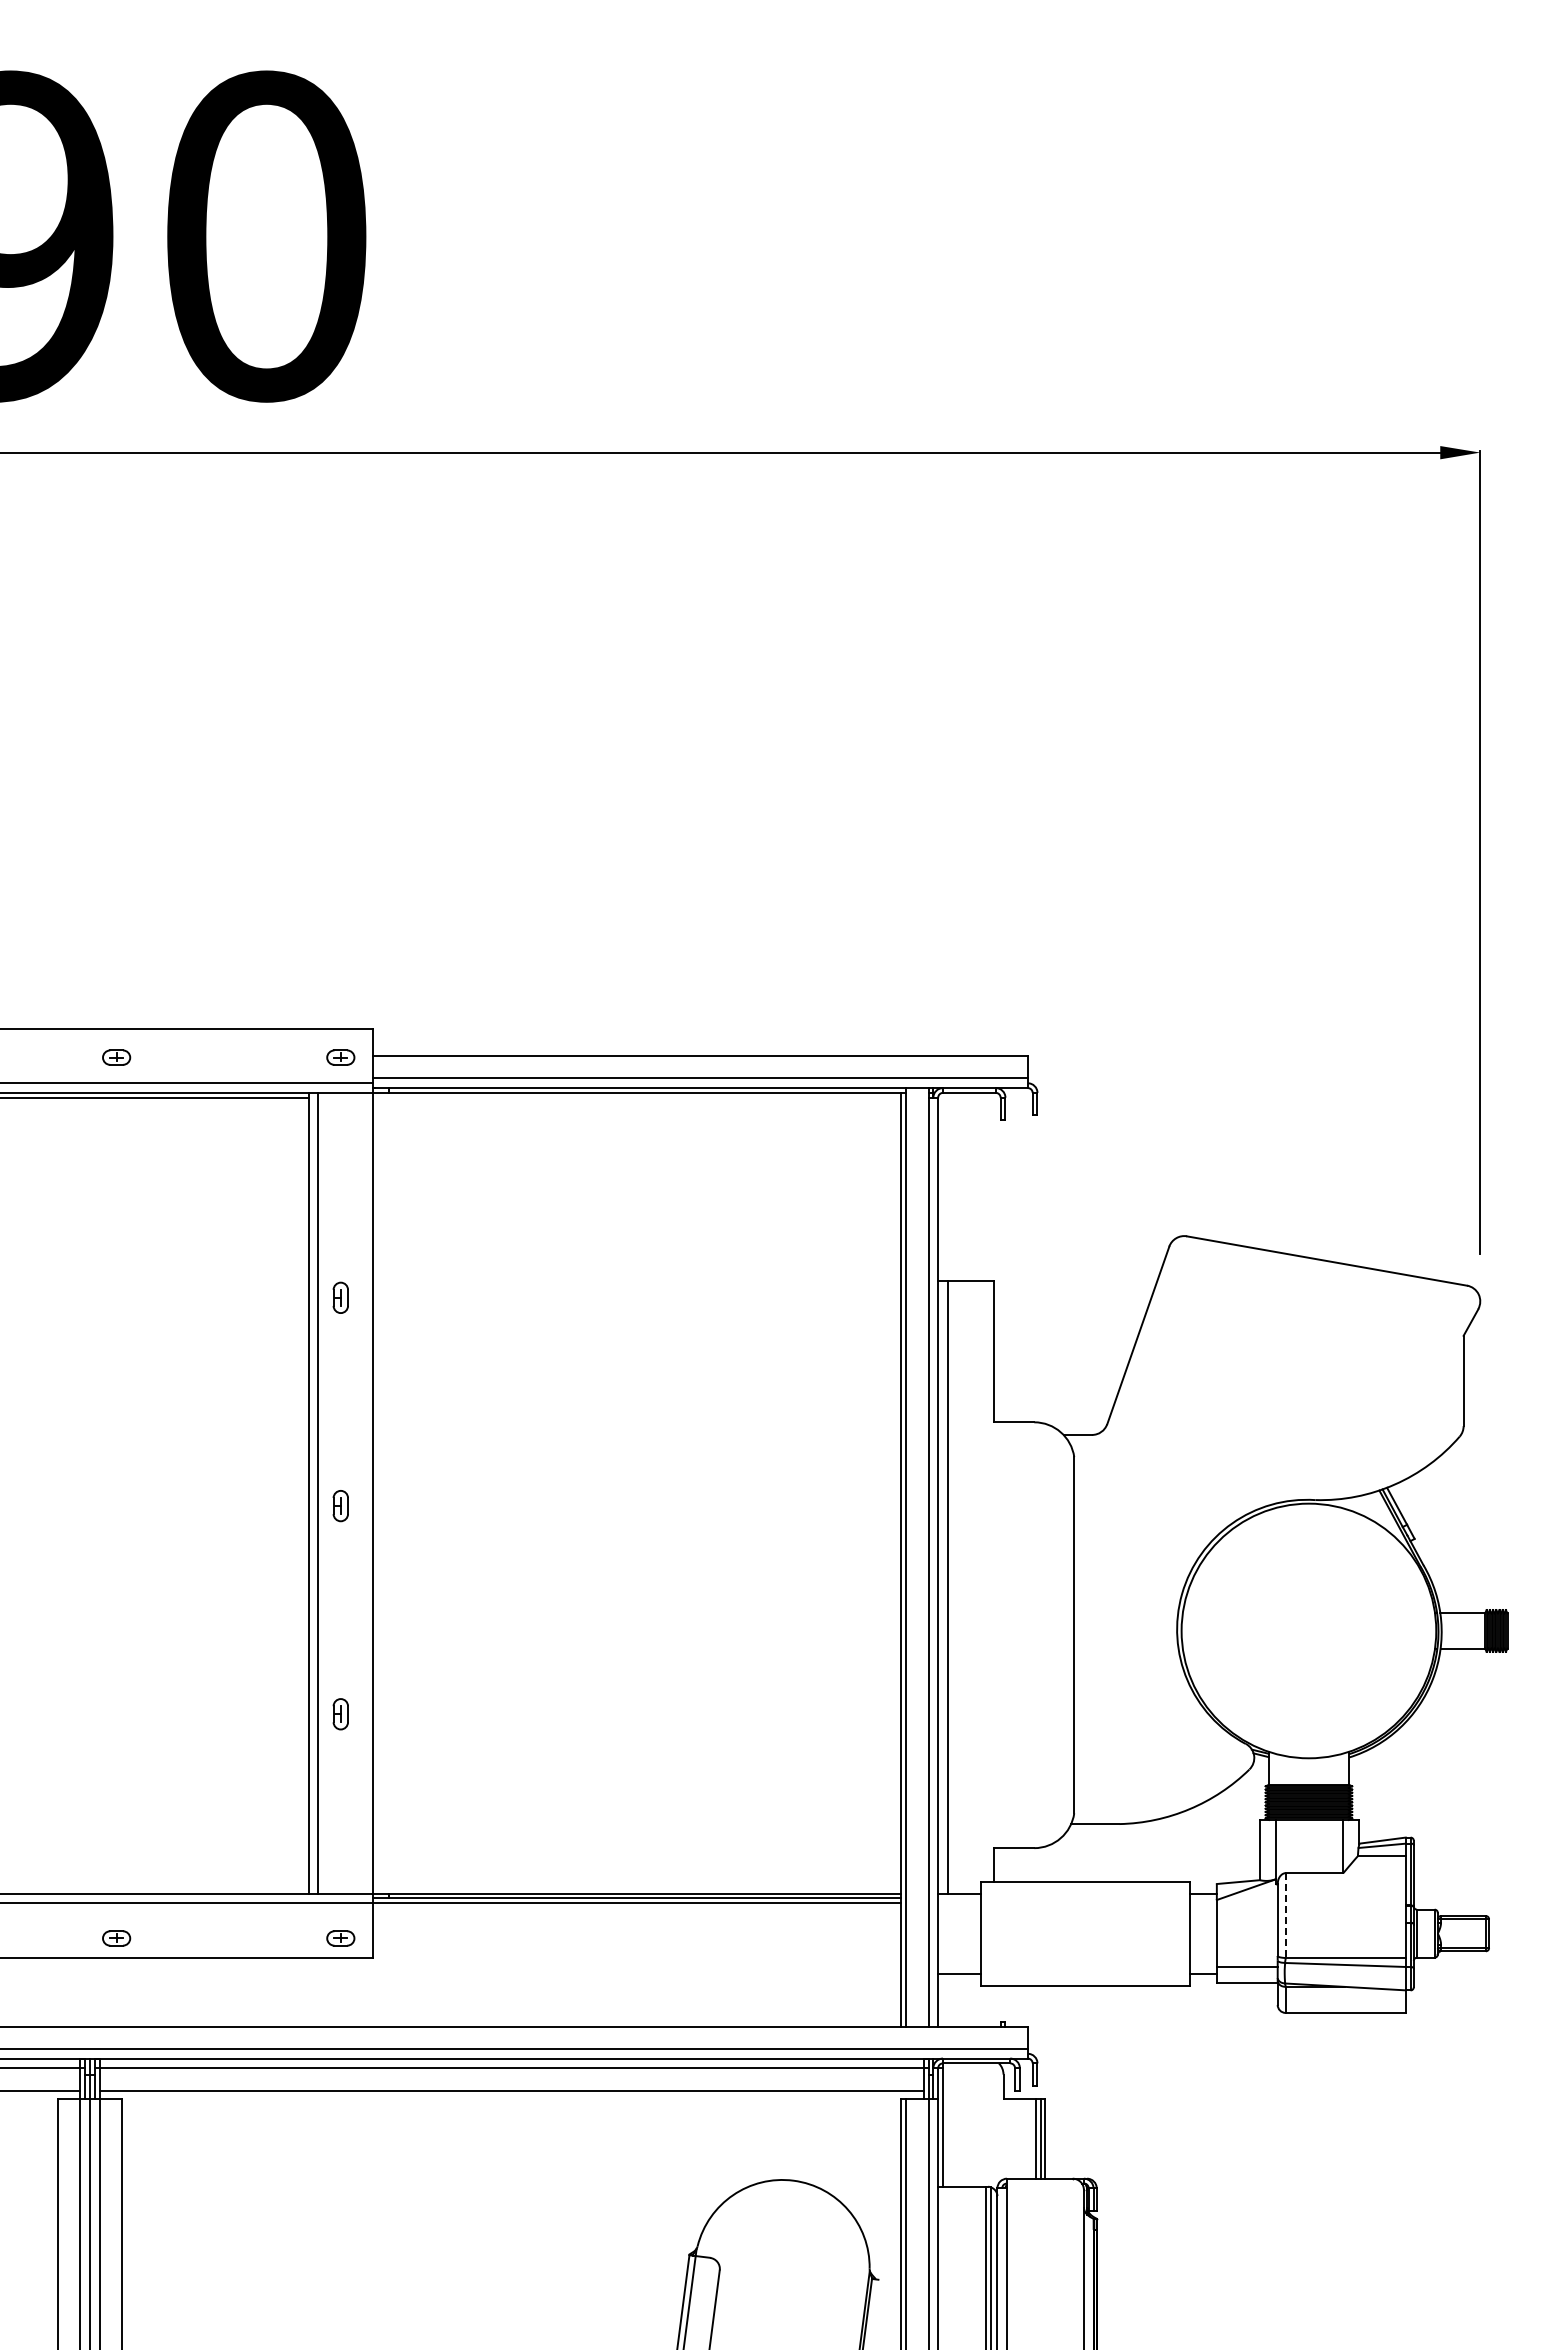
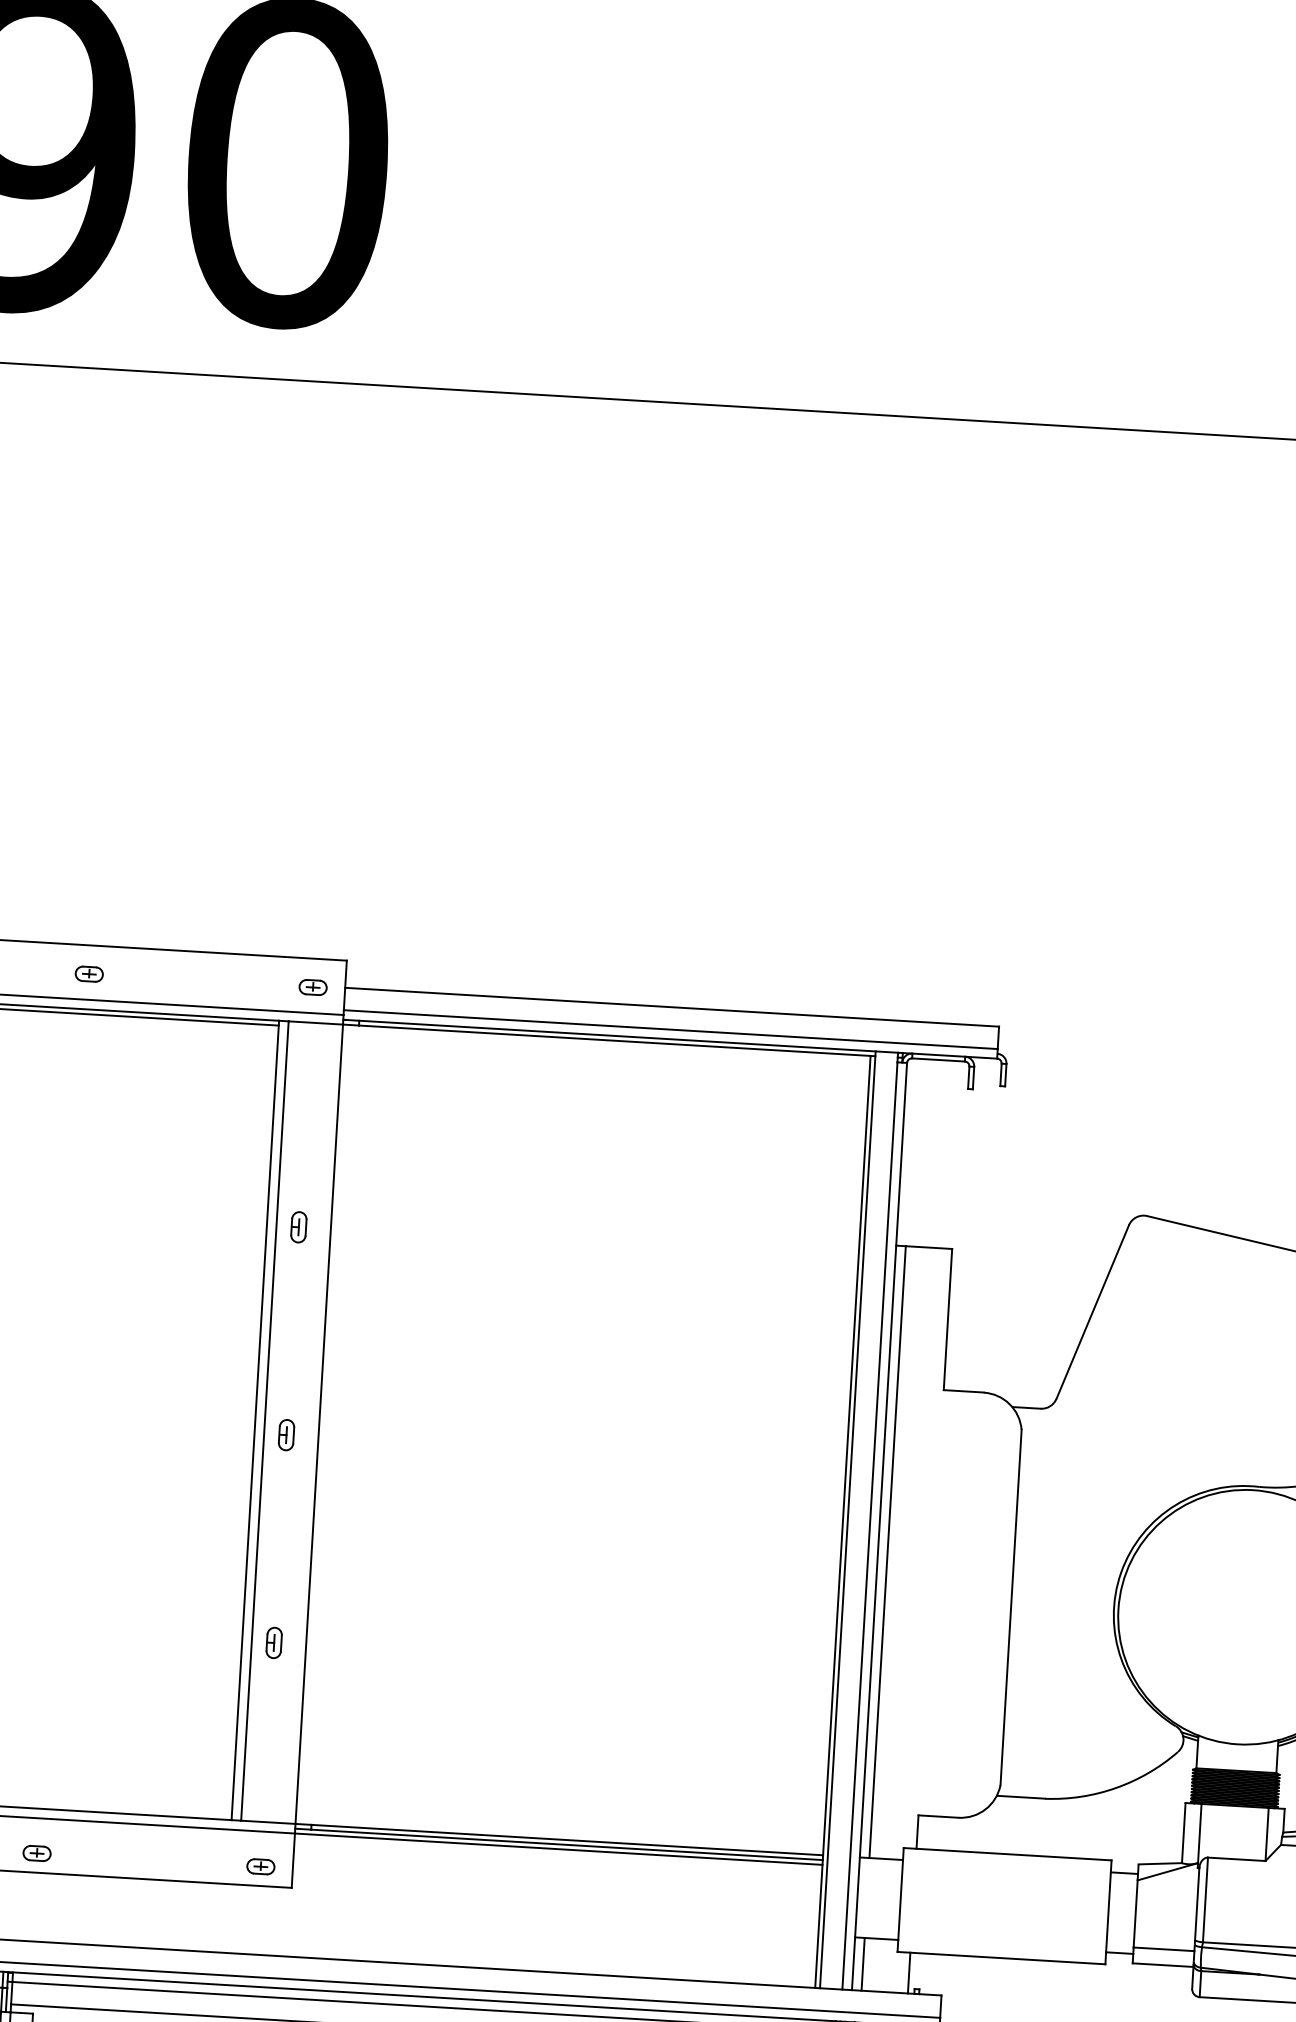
line: (1285, 1916) -> (1205, 1900), dashed -> solid
line: (947, 1999) -> (862, 1963), added
line: (994, 2005) -> (909, 1972), added

